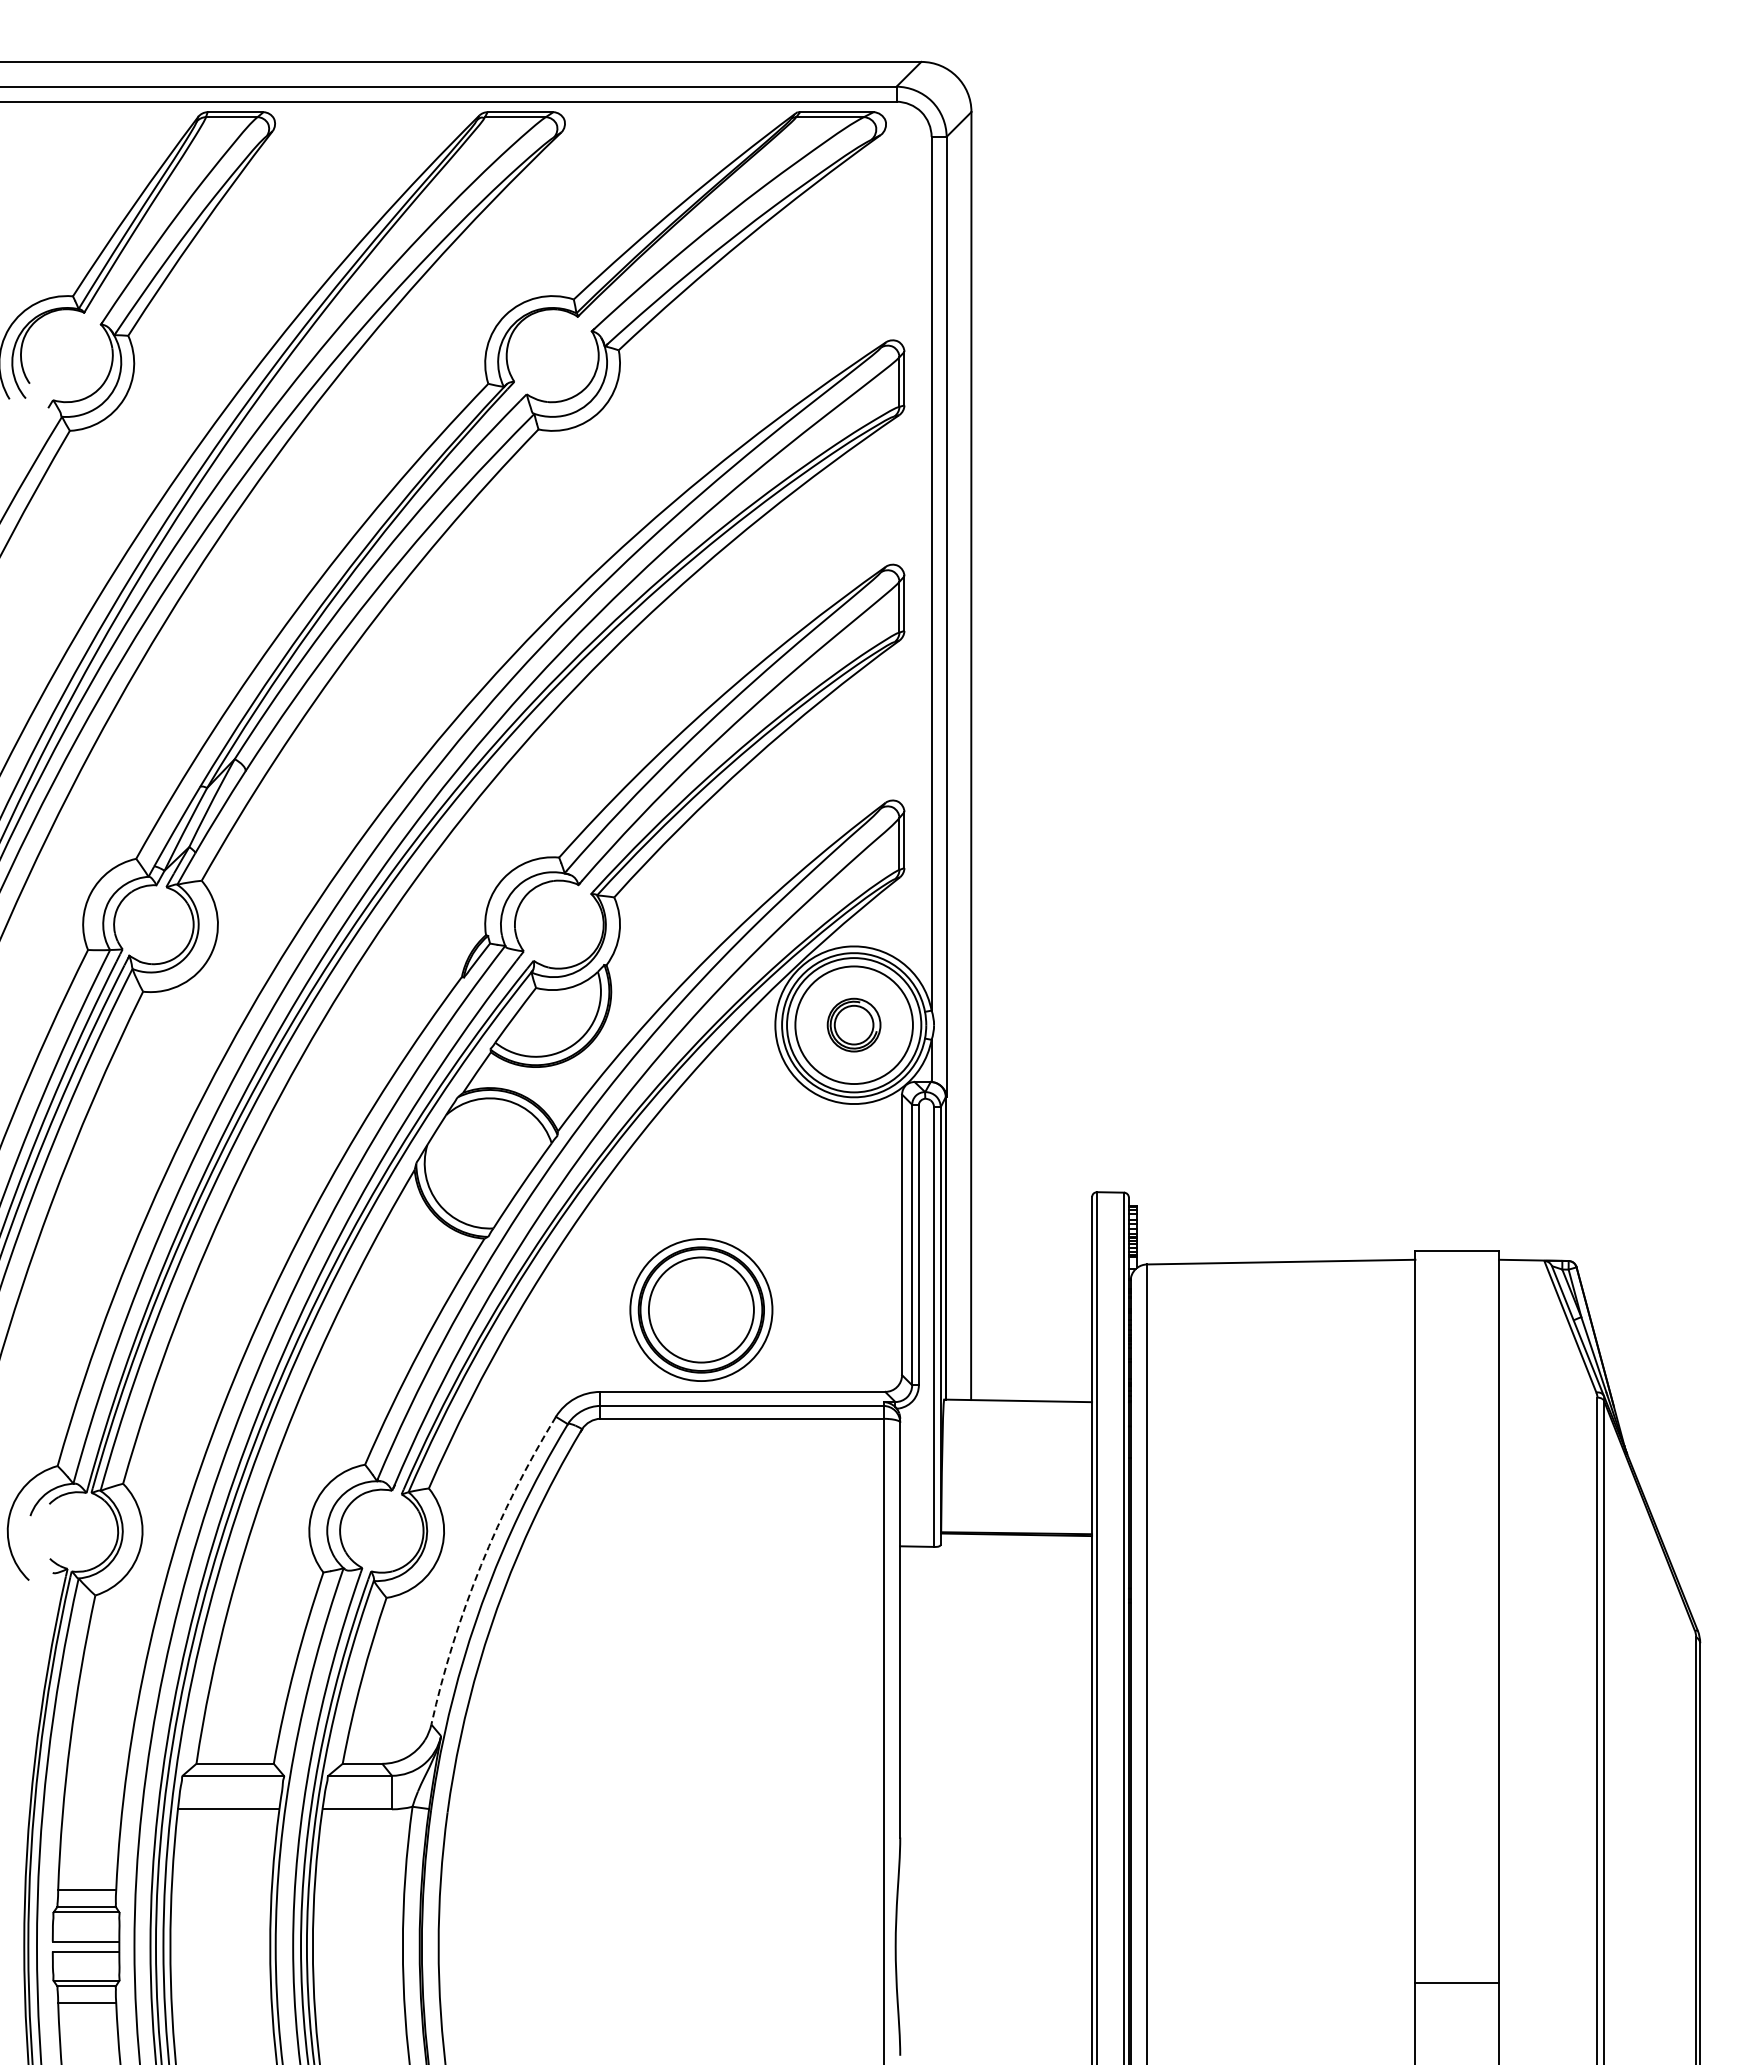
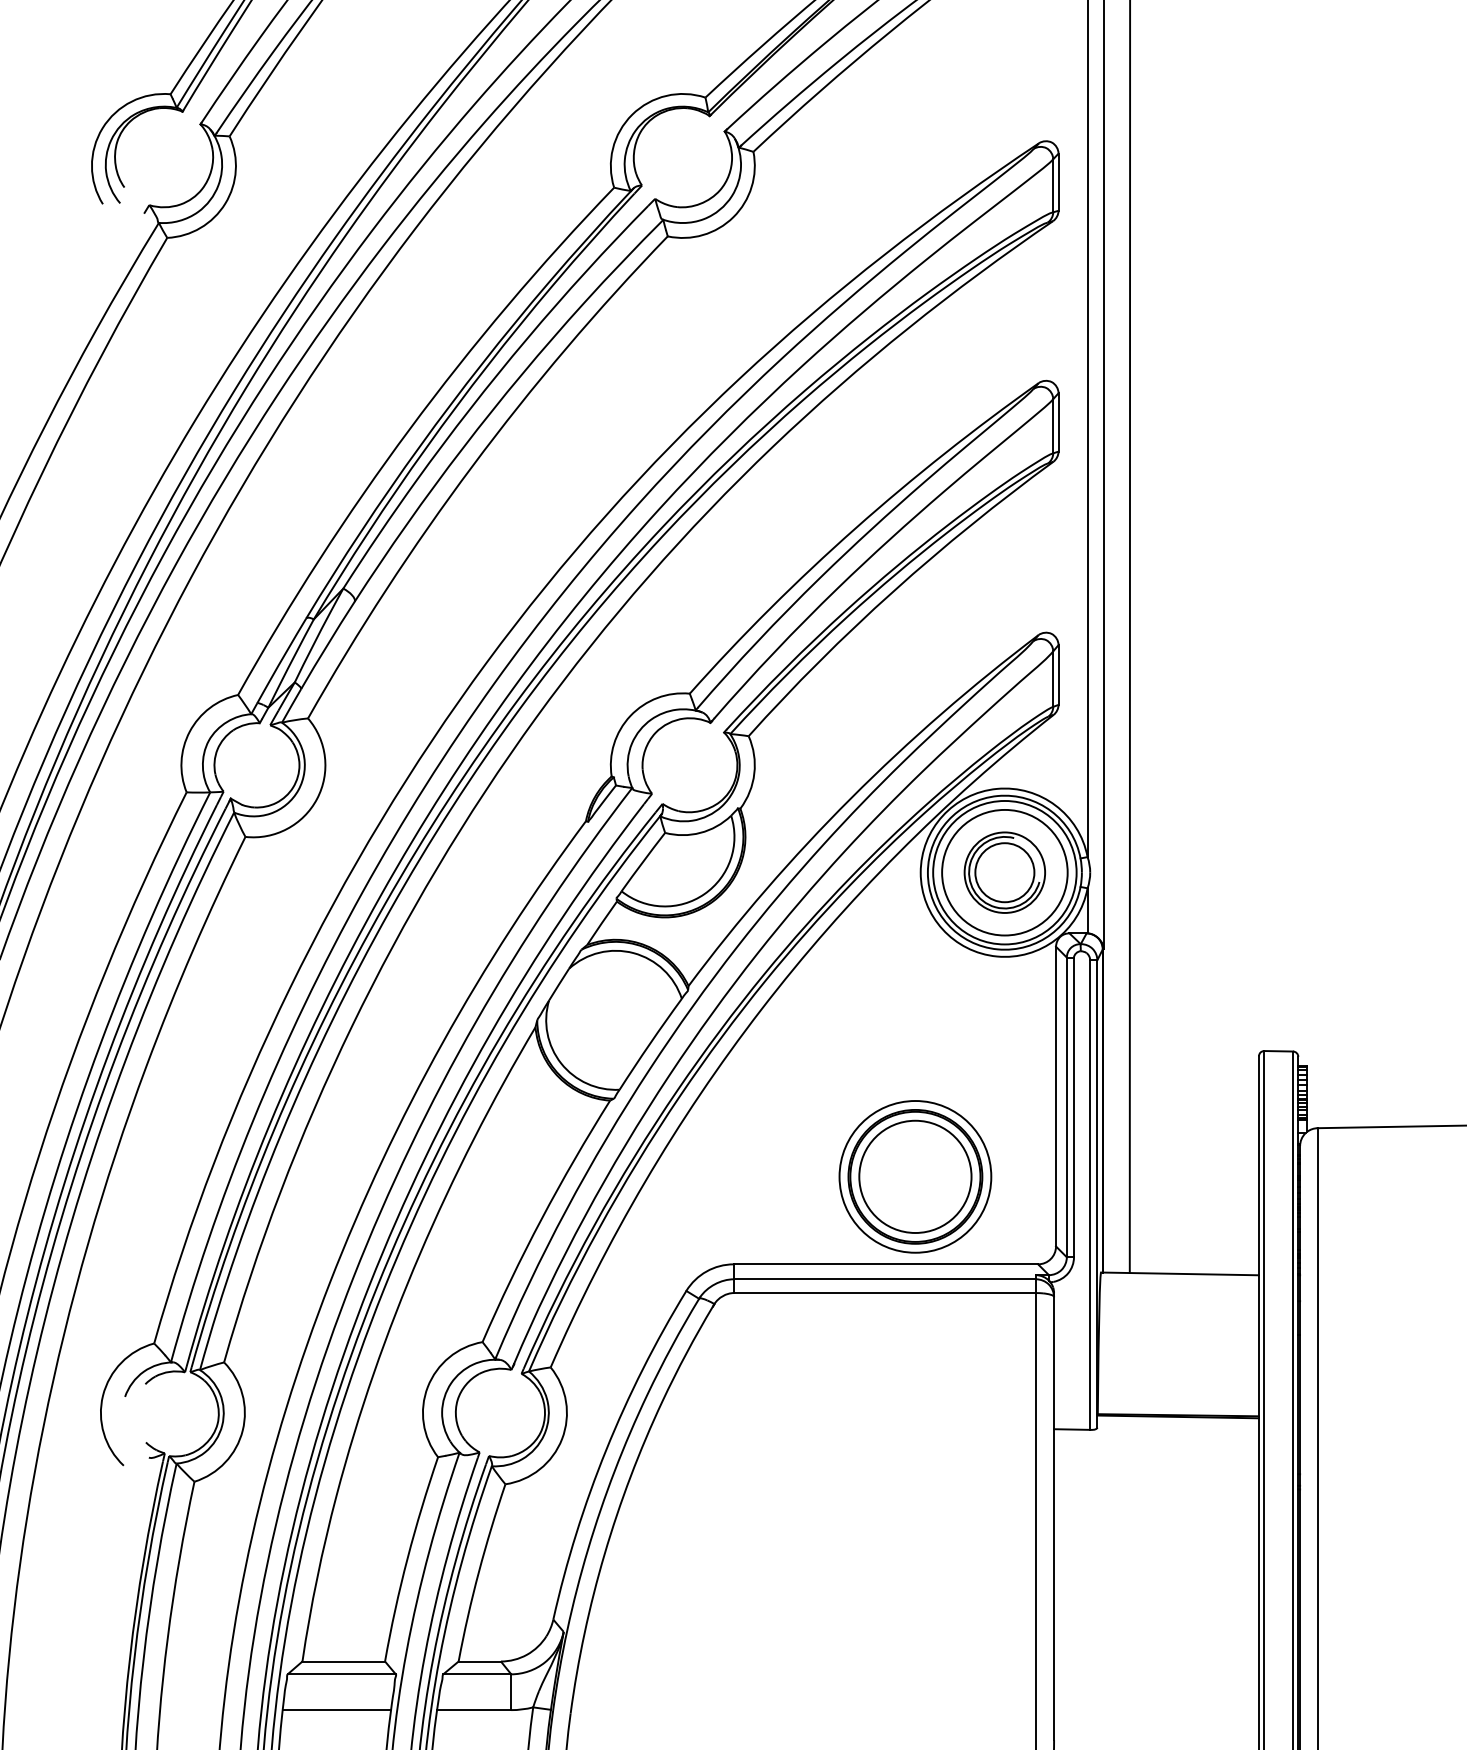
part: (853, 1024) -> (1004, 871), size x1.43
part: (701, 1309) -> (915, 1176), moved
arc: (481, 1565) -> (606, 1449), dashed -> solid

